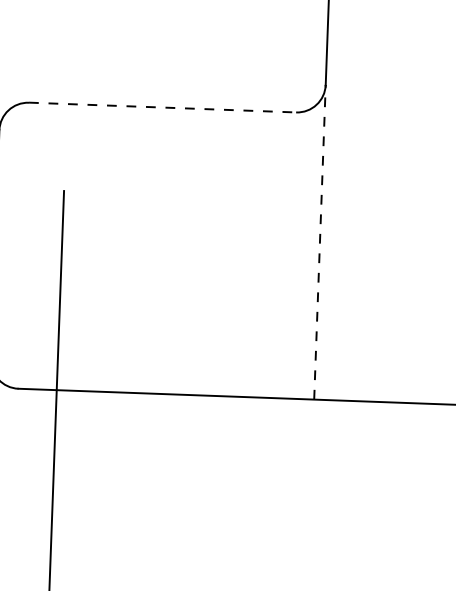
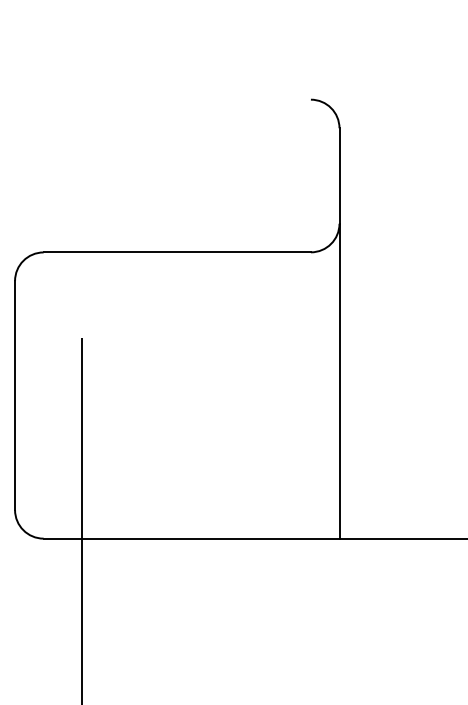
line: (162, 107) -> (177, 252), dashed -> solid
line: (319, 241) -> (339, 380), dashed -> solid

